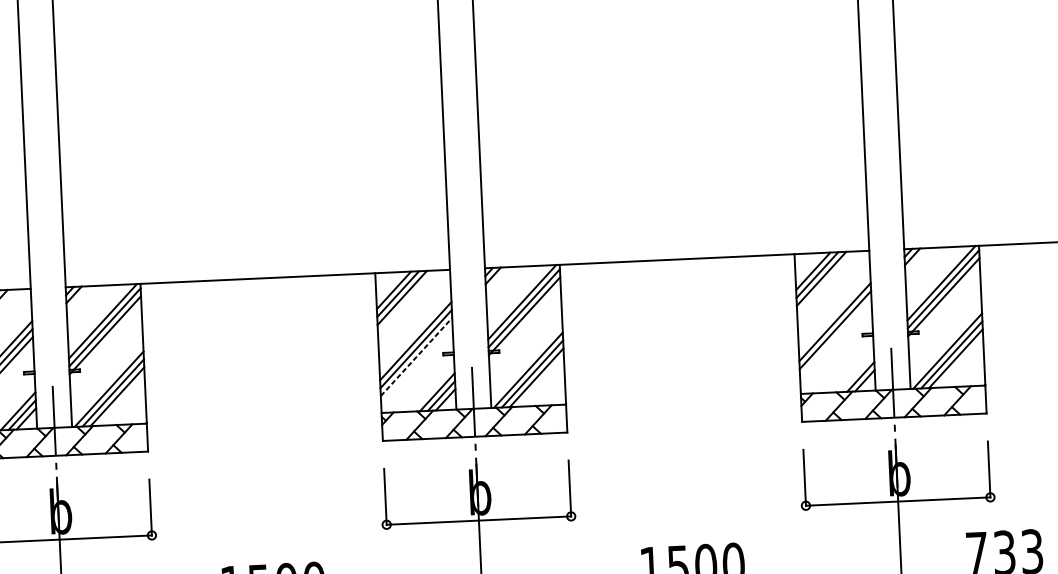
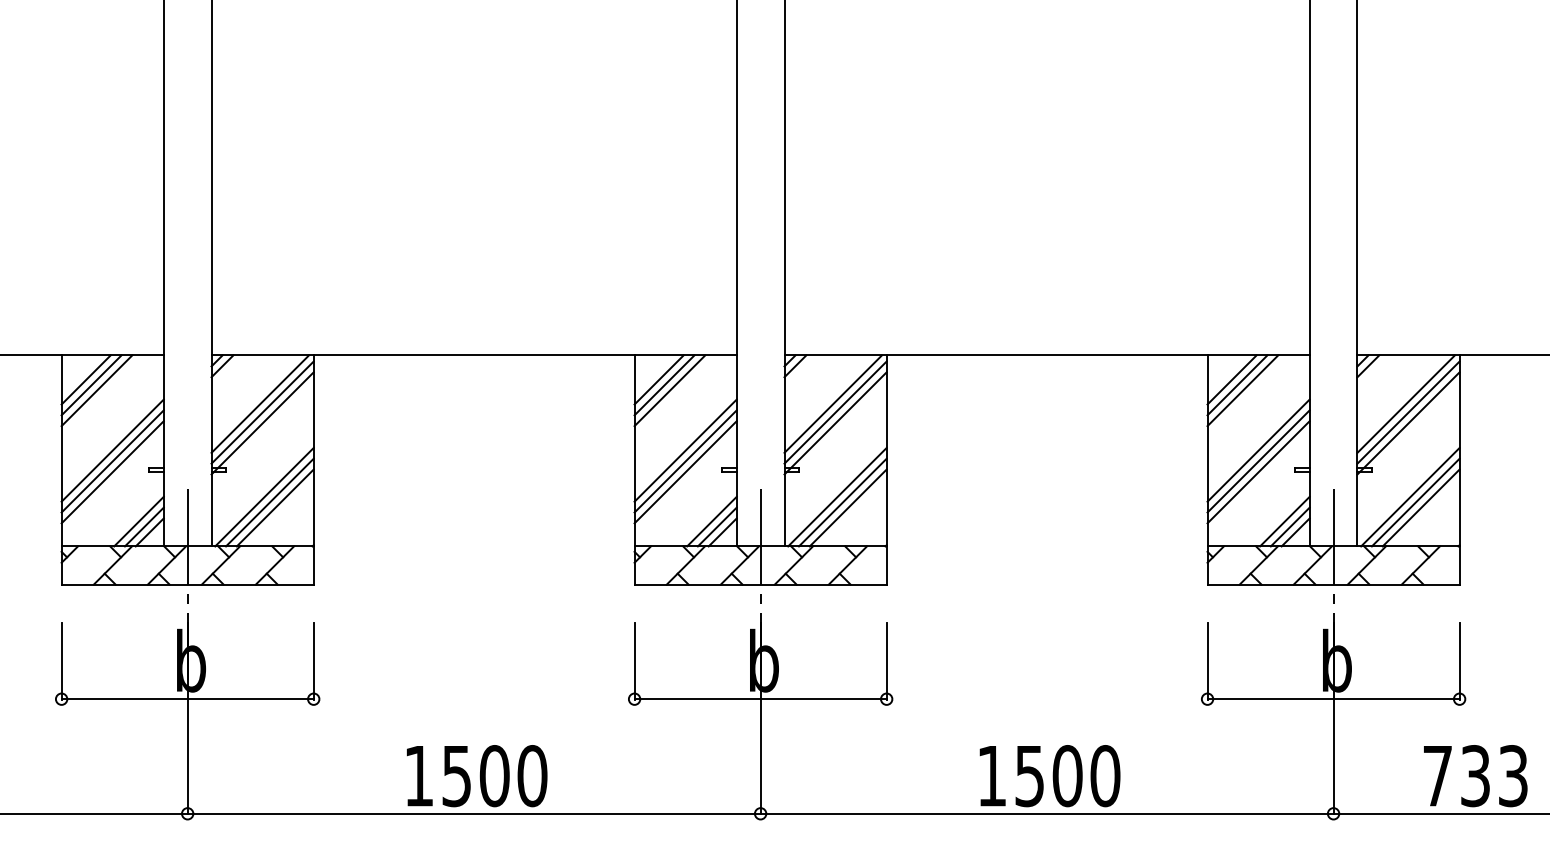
line: (835, 338) -> (1258, 472), added
line: (417, 356) -> (686, 471), dashed -> solid
line: (856, 373) -> (1284, 521), added

